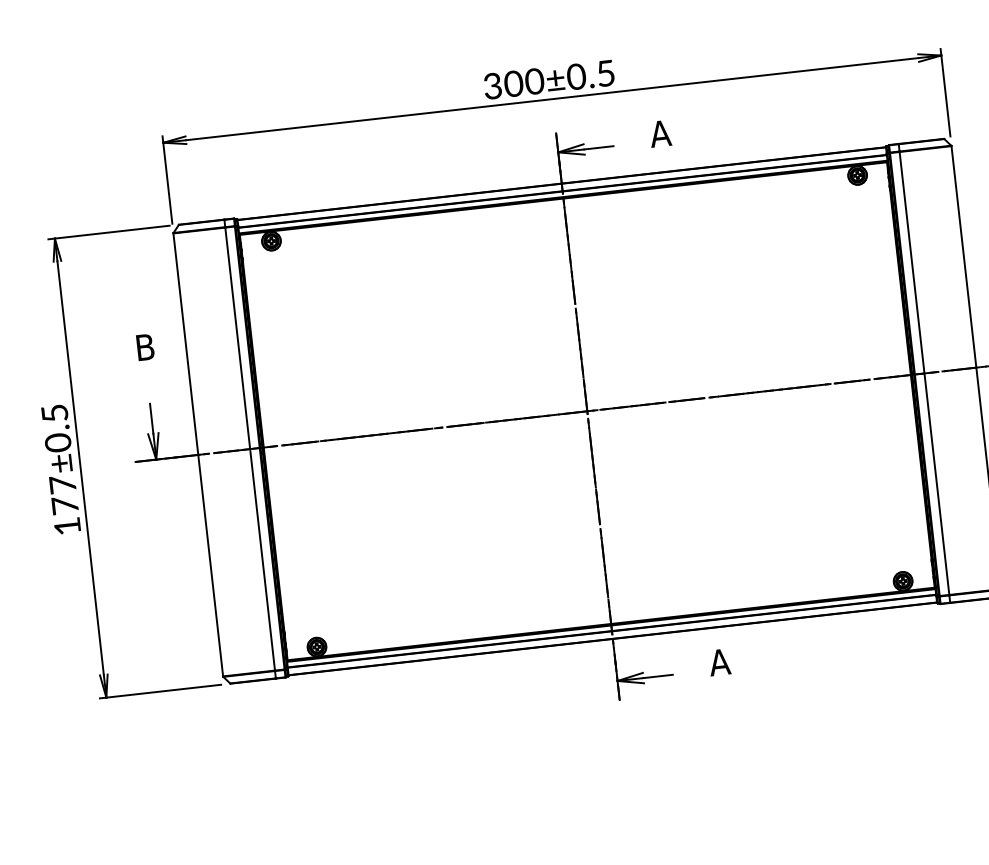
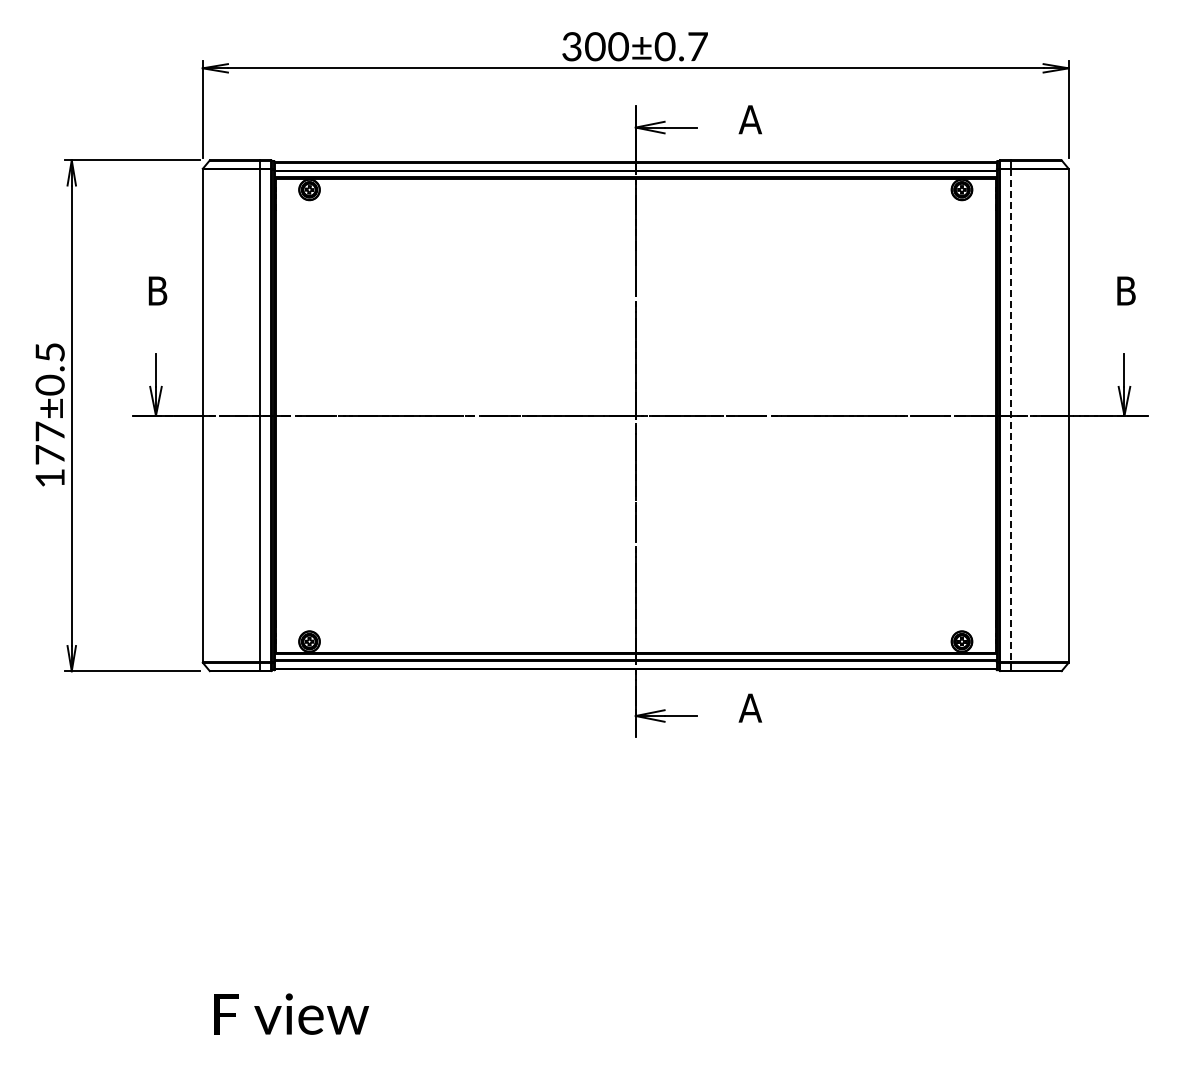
text: (605, 73) -> (697, 46), 300±0.5 -> 300±0.7
line: (924, 373) -> (1011, 415), solid -> dashed

